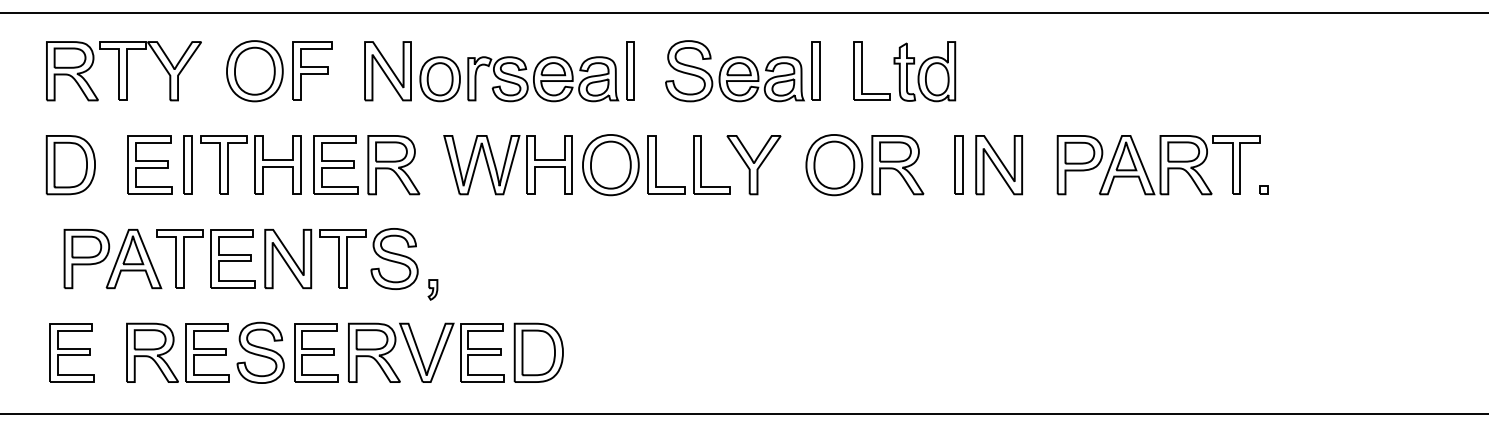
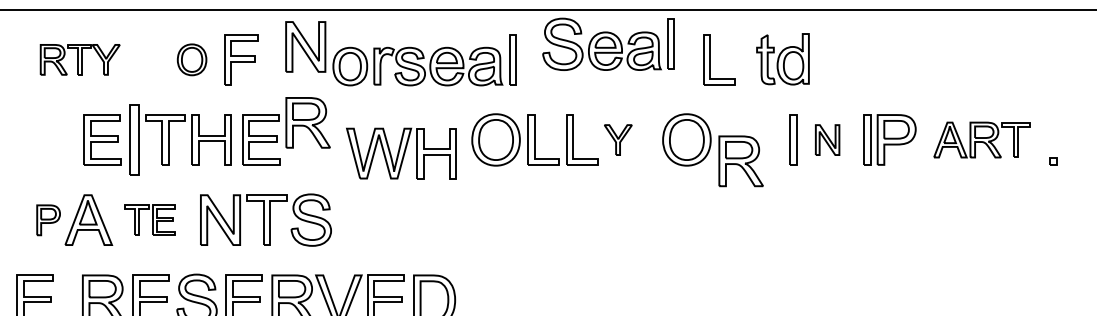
part: (123, 71) -> (79, 60), size x0.6
part: (254, 71) -> (191, 60), size x0.6
part: (387, 71) -> (305, 47), moved
part: (742, 71) -> (608, 44), moved
part: (924, 71) -> (782, 59), moved
part: (187, 164) -> (134, 139), size x1.4
part: (1045, 164) -> (867, 139), added
part: (70, 165) -> (34, 140), removed
part: (393, 165) -> (307, 123), moved
part: (507, 165) -> (400, 153), moved
part: (753, 165) -> (617, 140), size x0.6
part: (897, 165) -> (740, 161), moved
part: (998, 165) -> (827, 140), size x0.6
part: (1179, 165) -> (981, 140), size x0.7
part: (205, 258) -> (149, 219), size x0.6
part: (86, 259) -> (48, 220), size x0.6
part: (432, 289) -> (343, 246), removed

